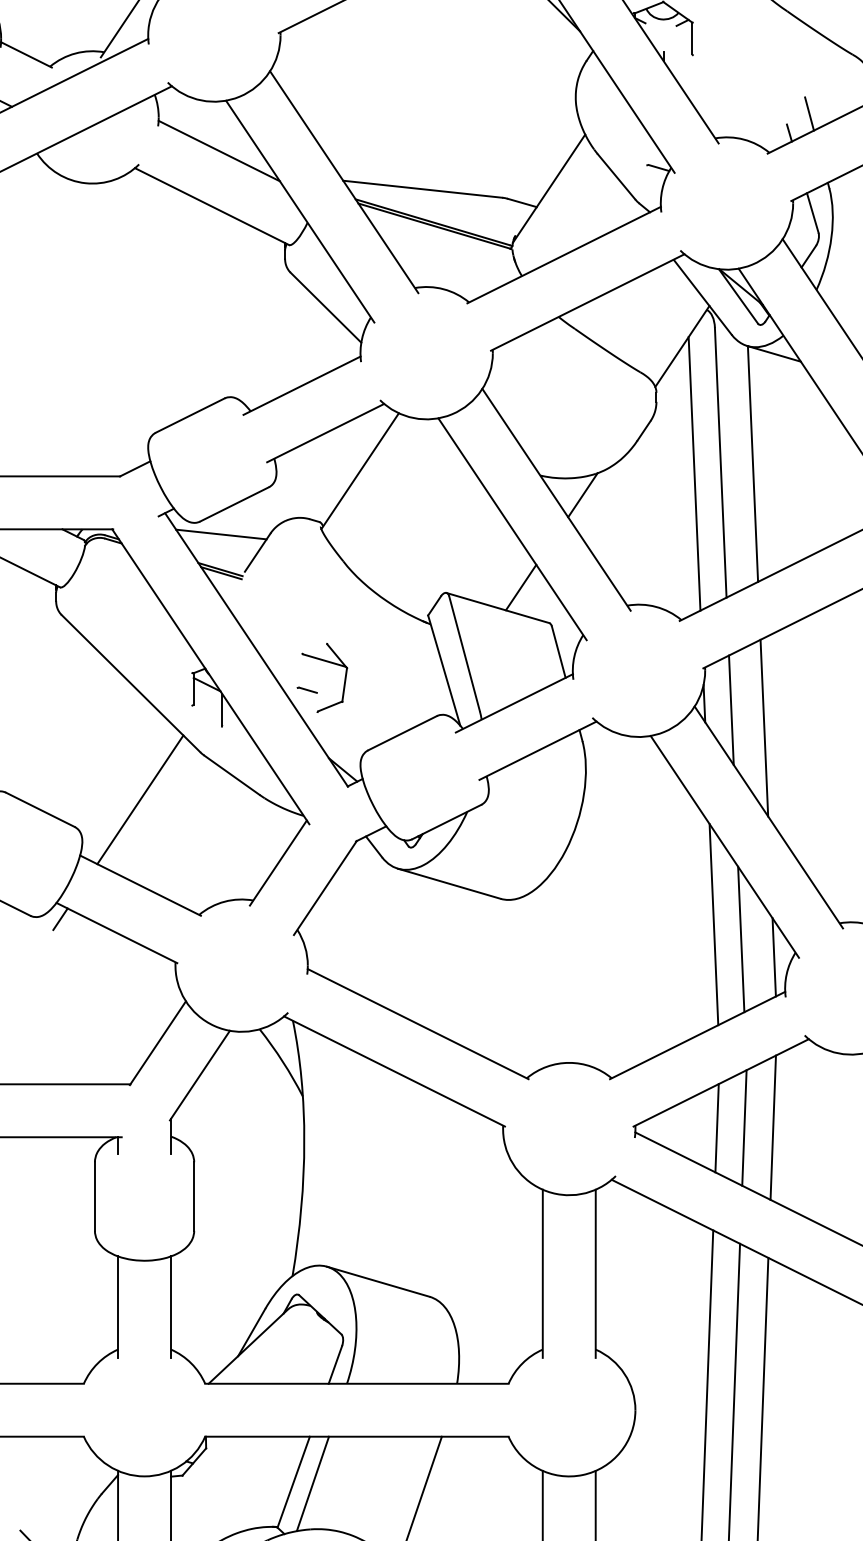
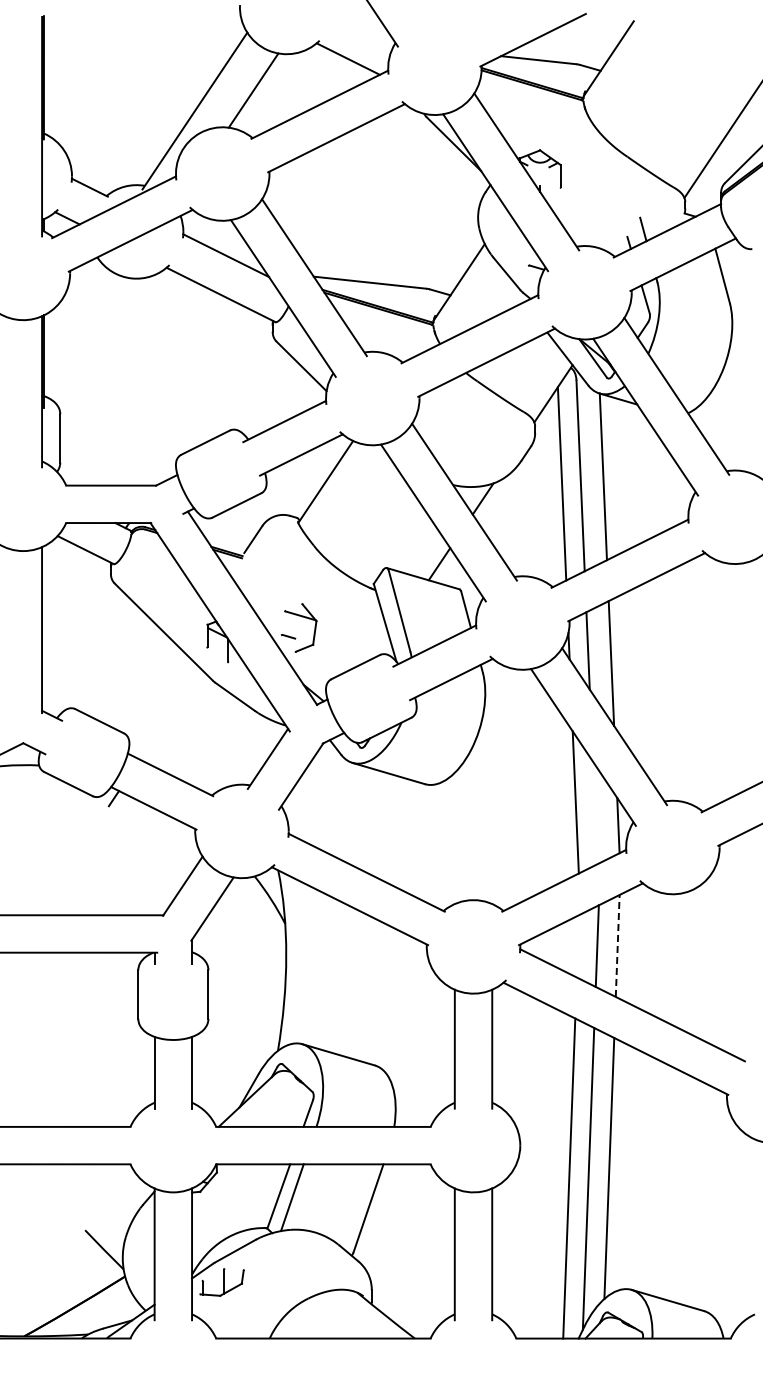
line: (221, 534) -> (227, 526), removed
line: (140, 798) -> (170, 713), removed
line: (740, 938) -> (594, 812), removed
line: (772, 1127) -> (617, 945), solid -> dashed
line: (716, 1128) -> (577, 946), removed

